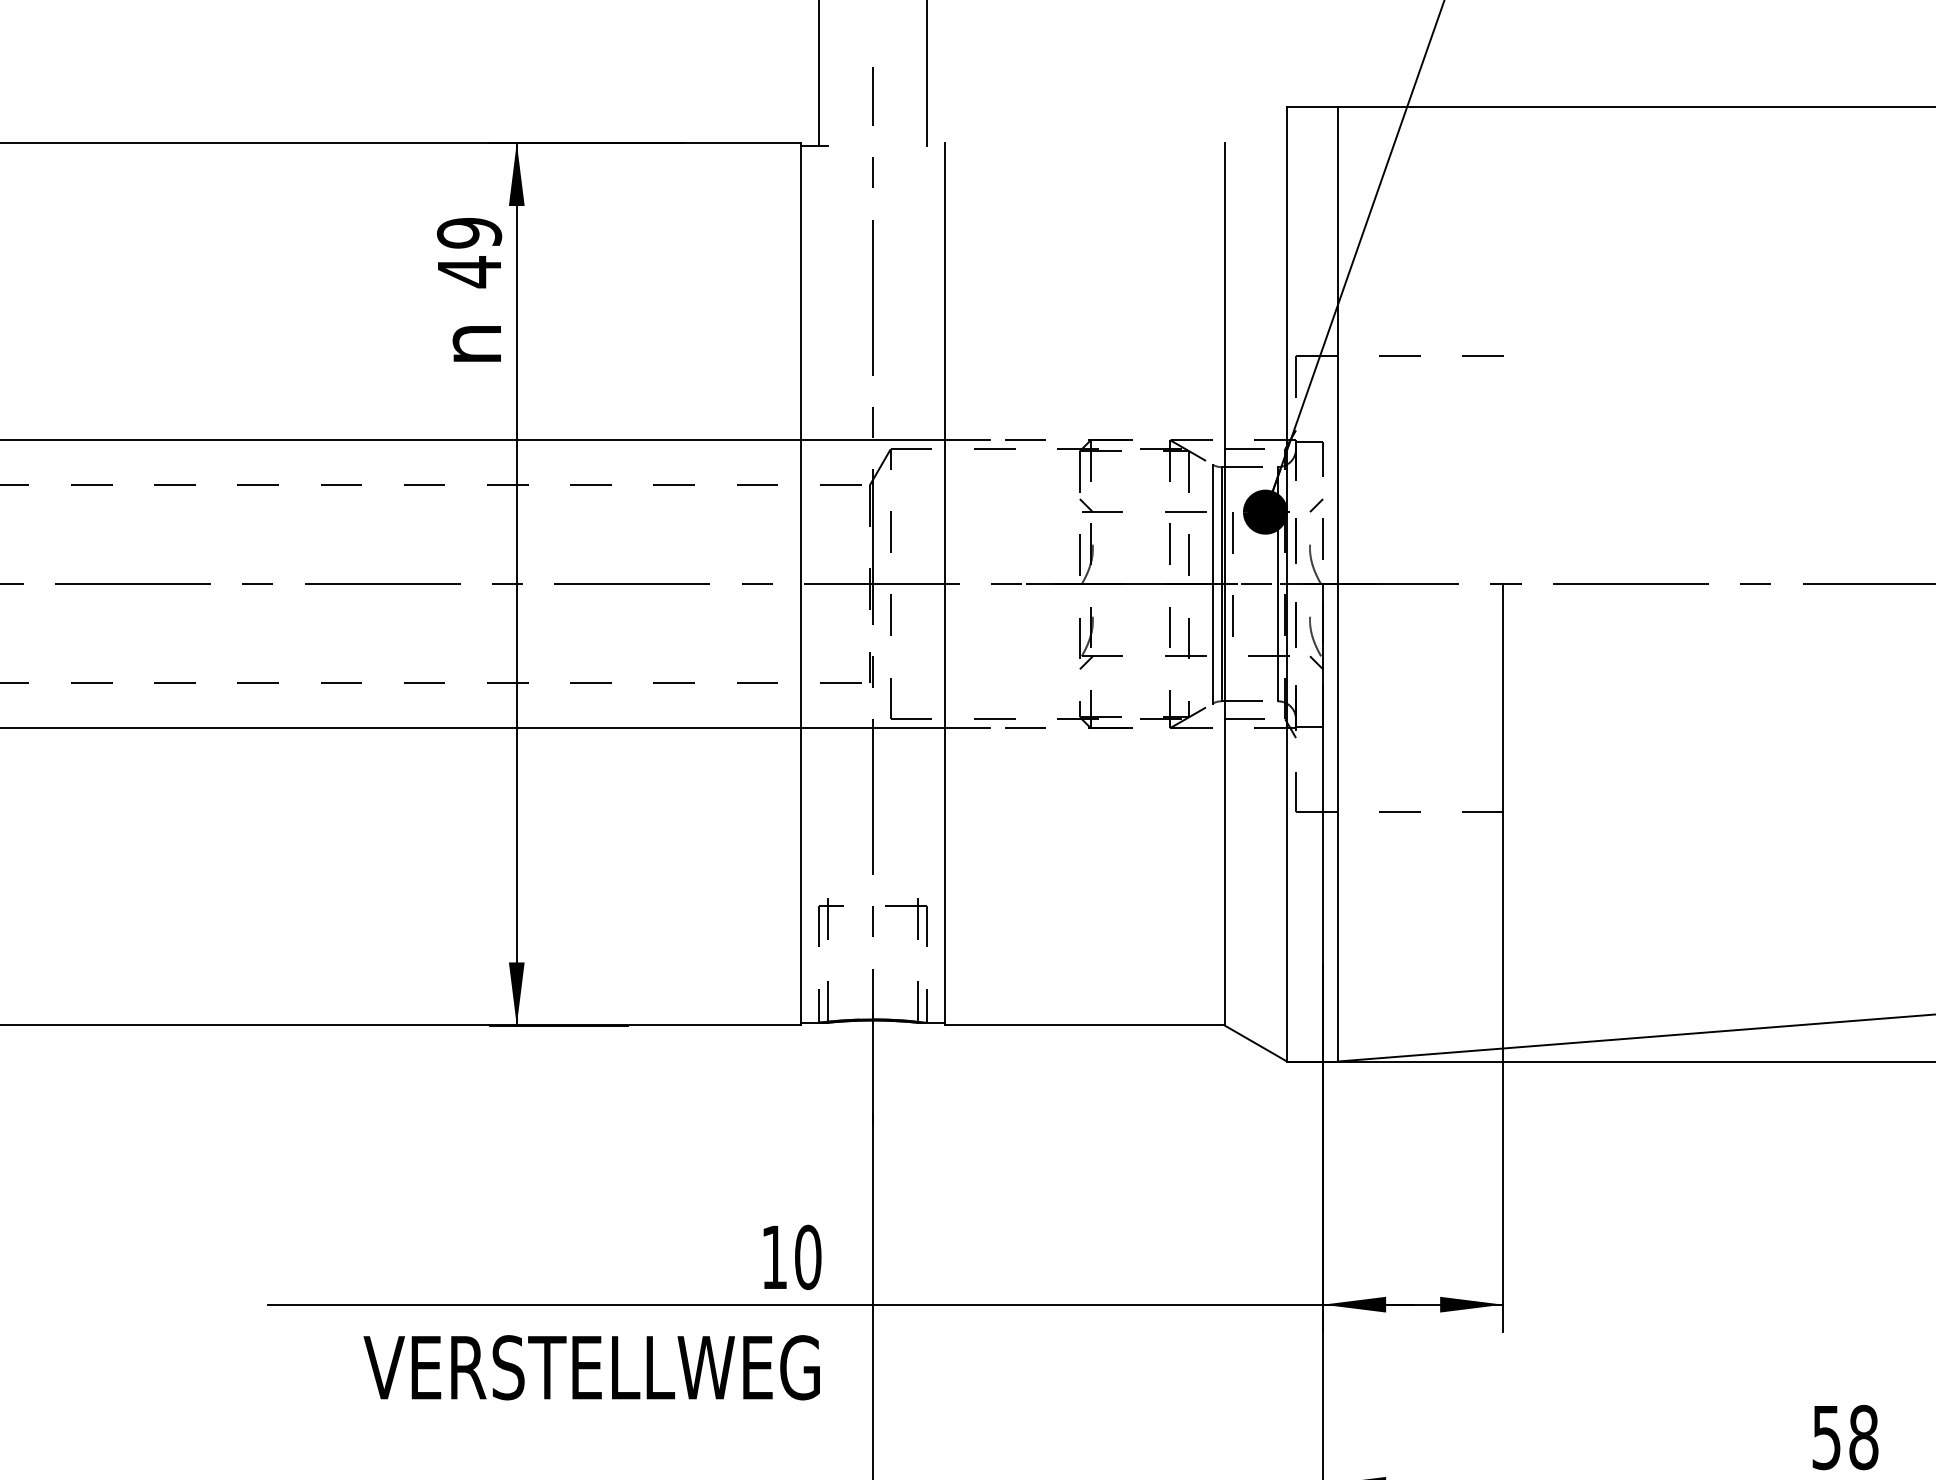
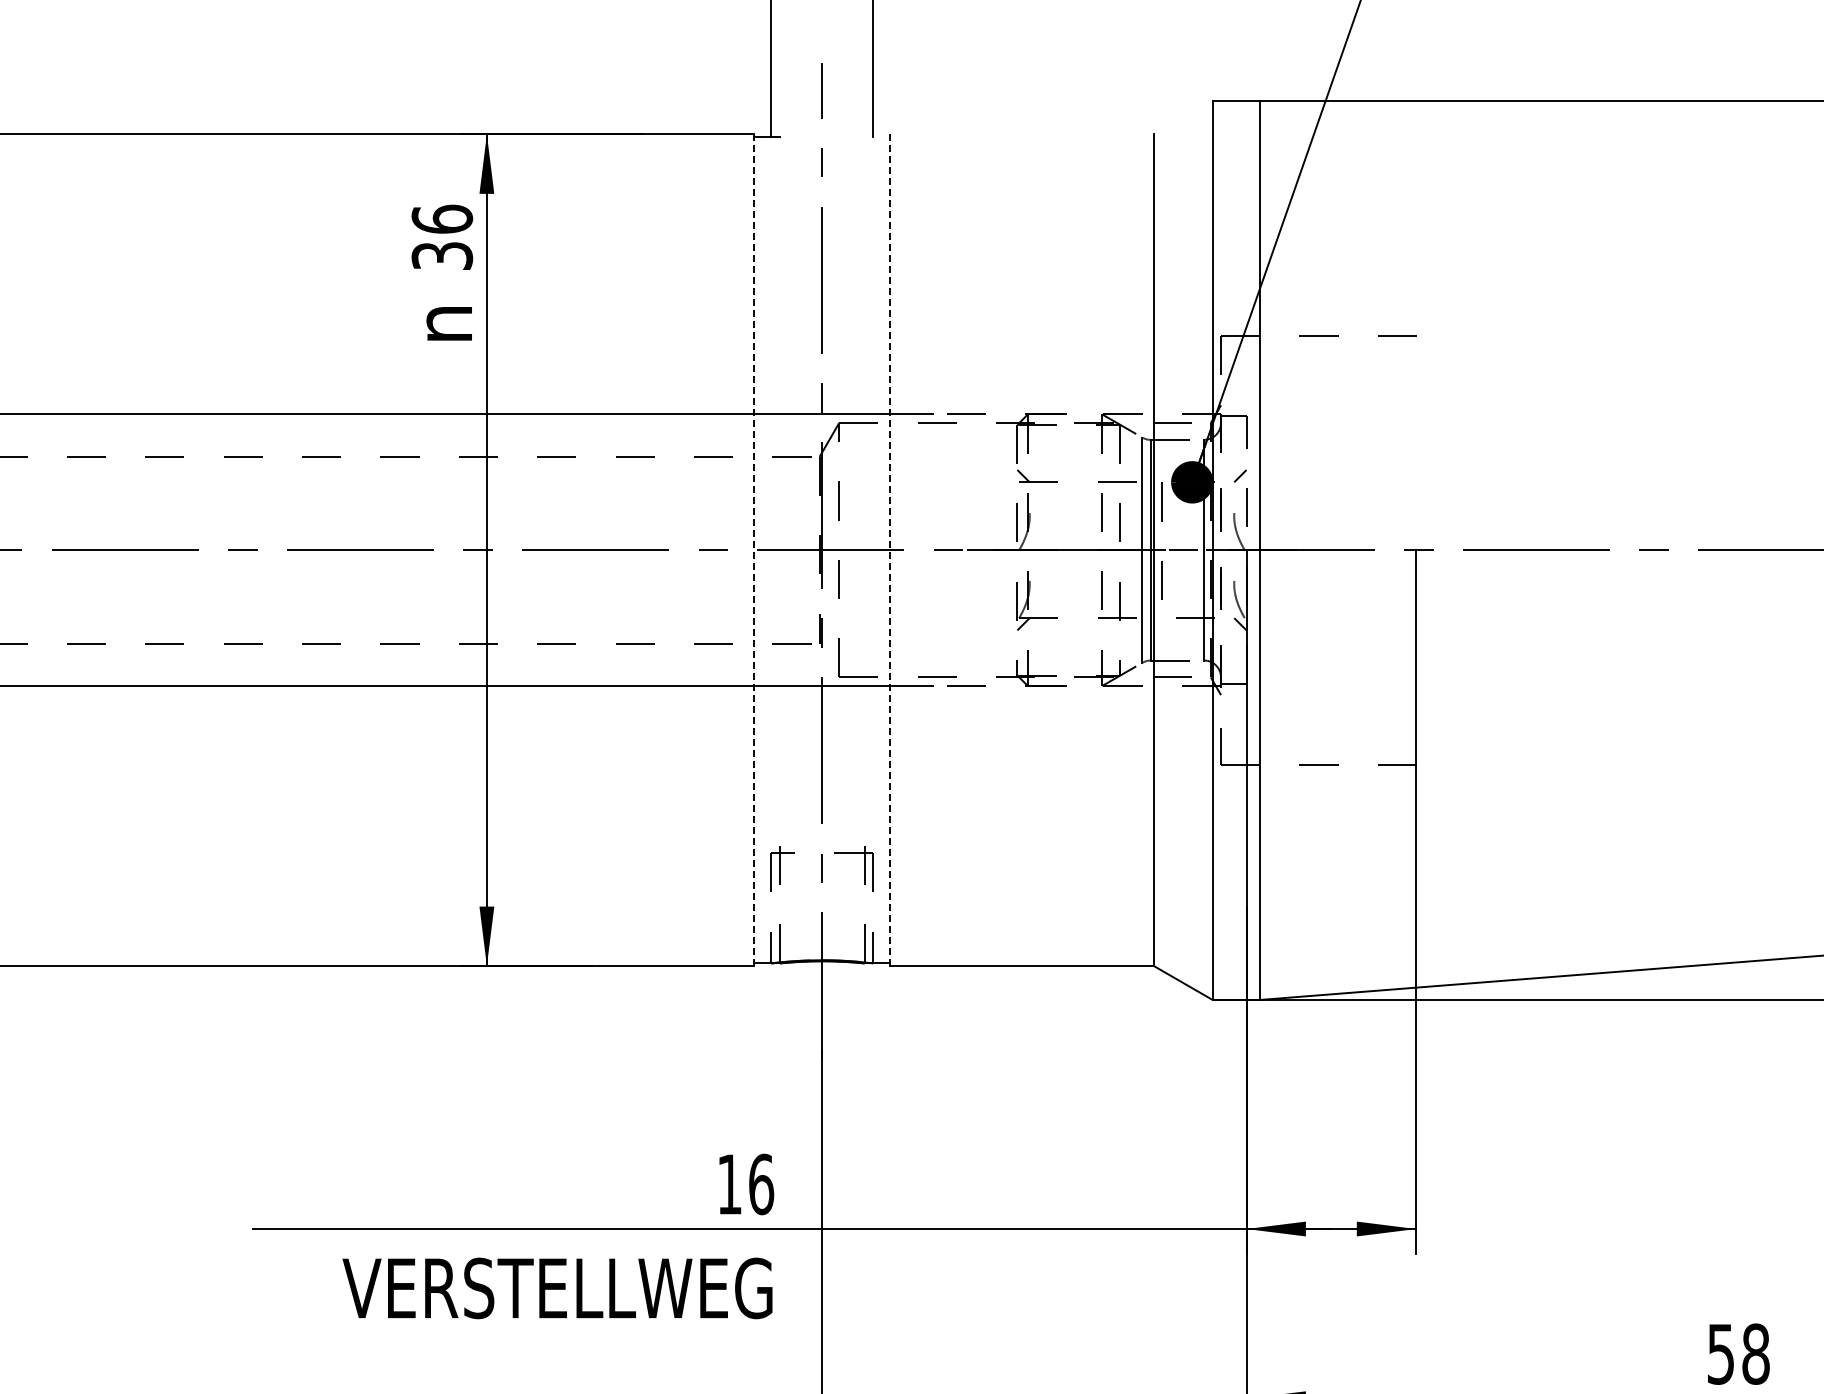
text: (469, 252) -> (442, 237), 49 -> 36
line: (800, 584) -> (754, 550), solid -> dashed
line: (945, 584) -> (890, 550), solid -> dashed
text: (808, 1257) -> (761, 1184), 10 -> 16

